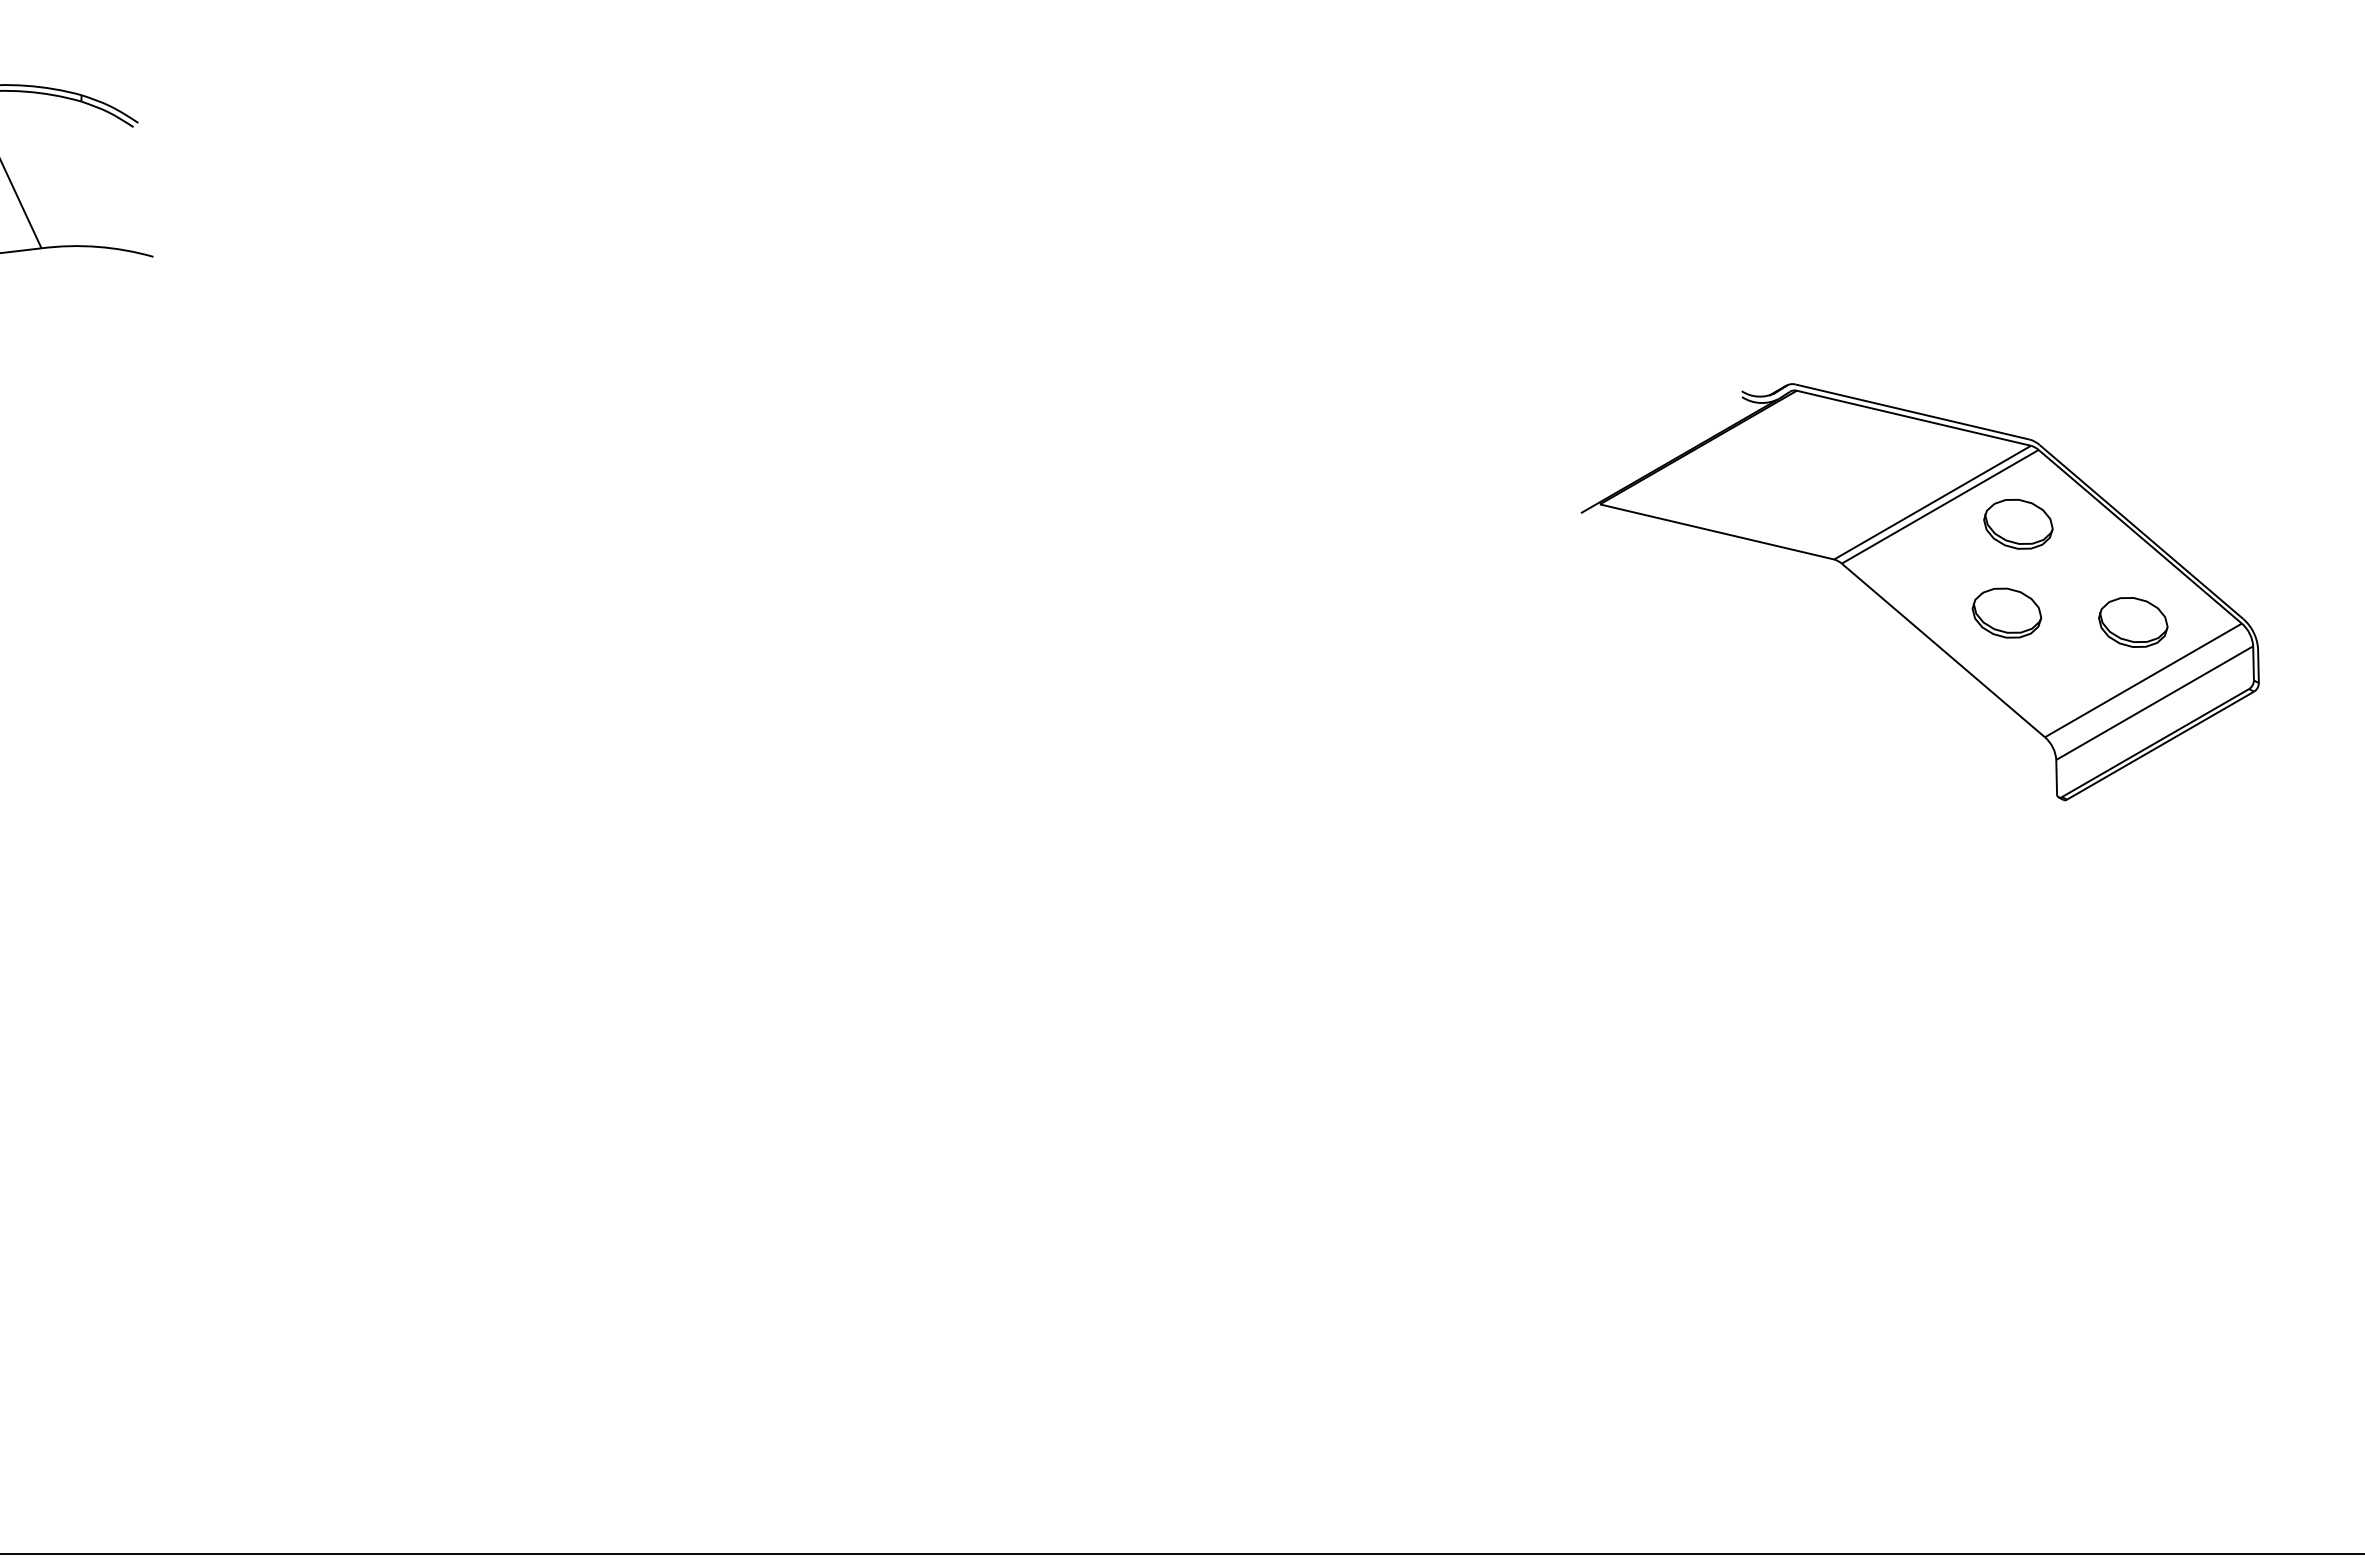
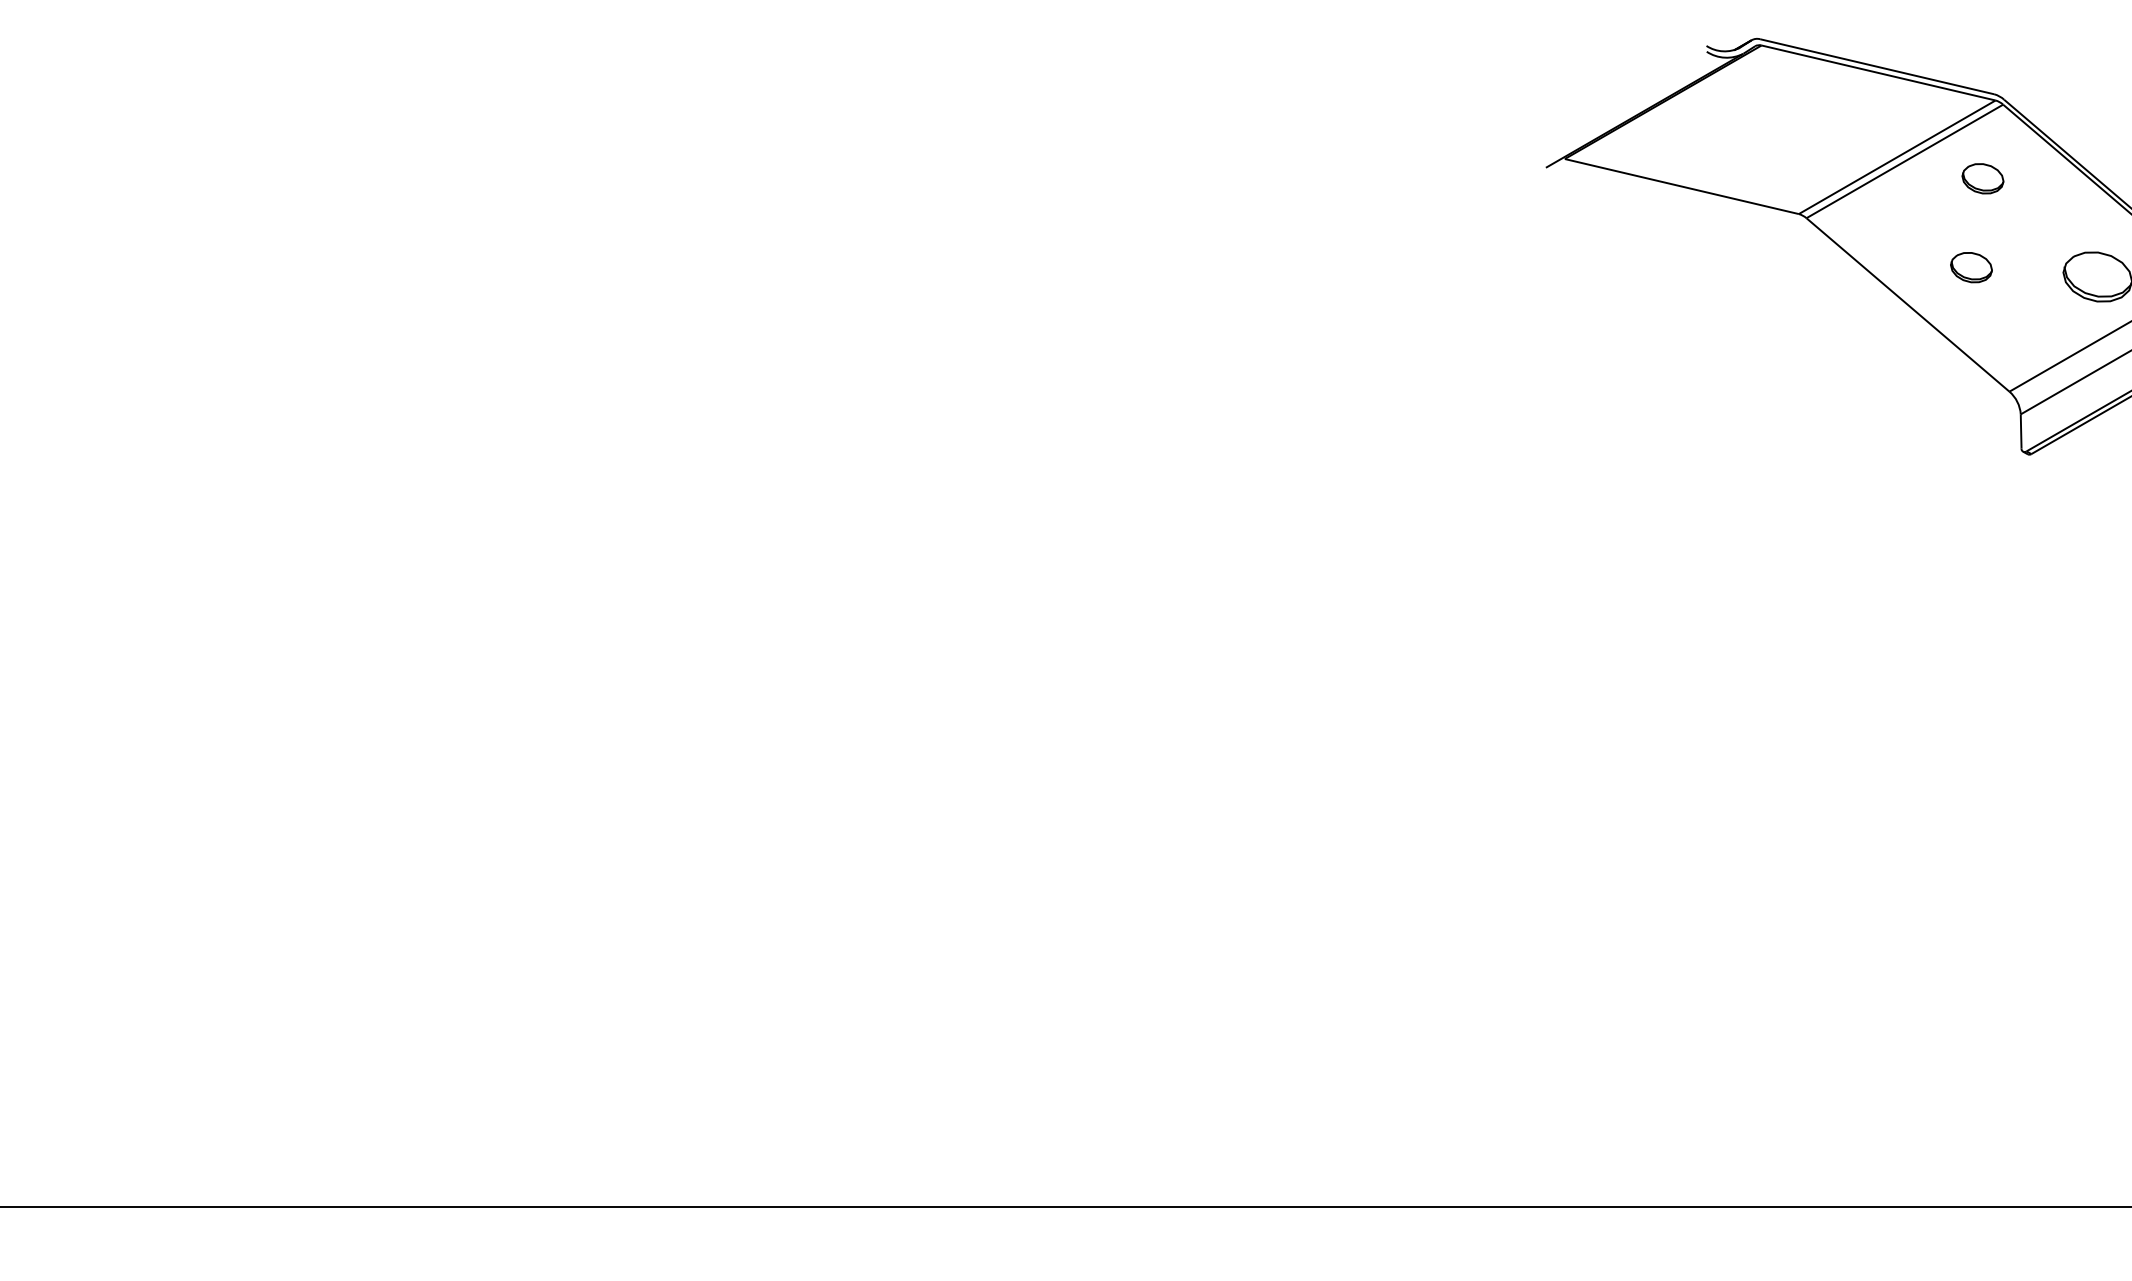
part: (2018, 523) -> (1983, 178), size x0.6
part: (2006, 612) -> (1971, 267), size x0.6

